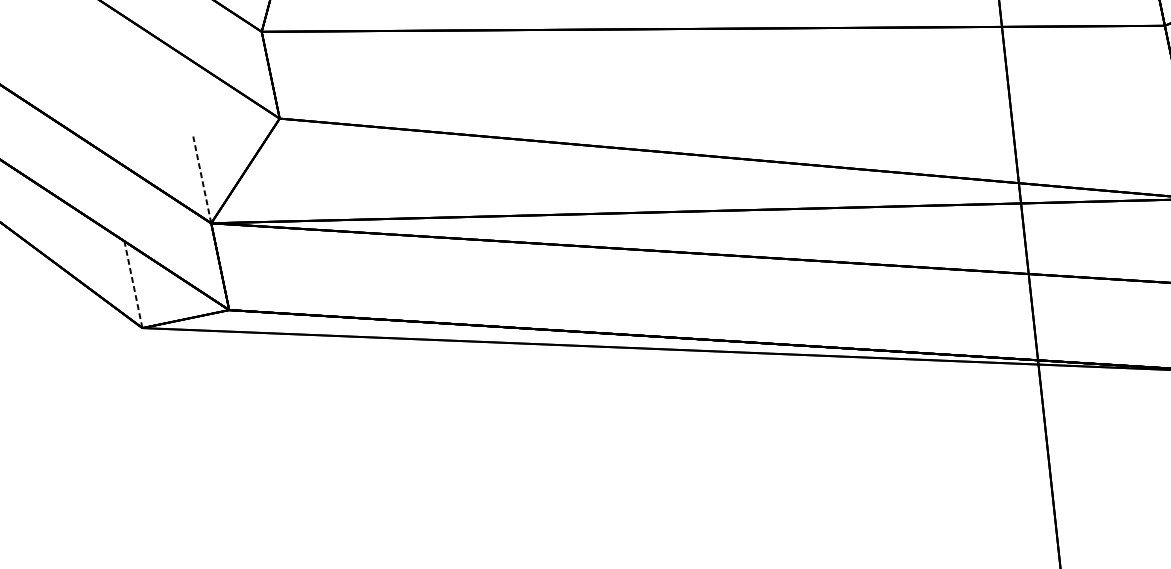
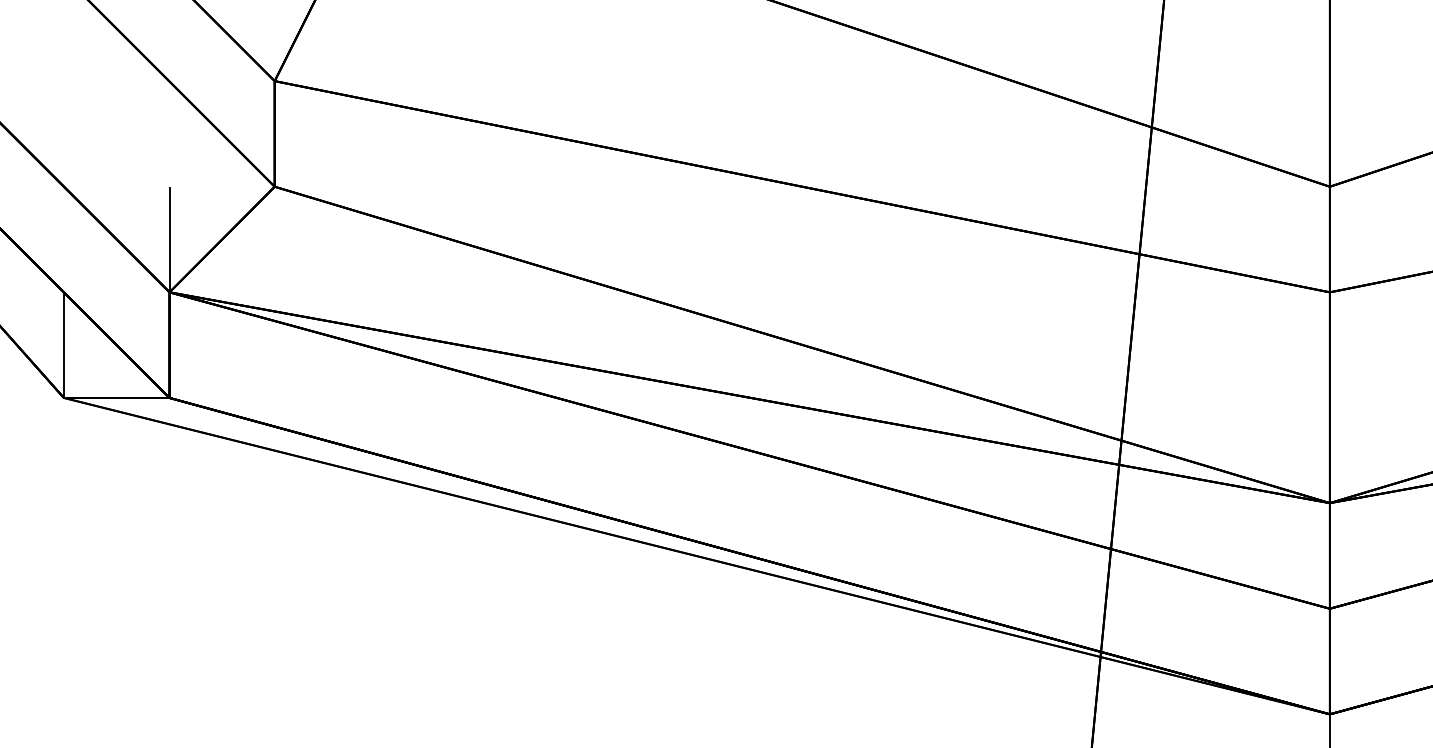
line: (202, 179) -> (169, 239), dashed -> solid
line: (133, 285) -> (63, 345), dashed -> solid

